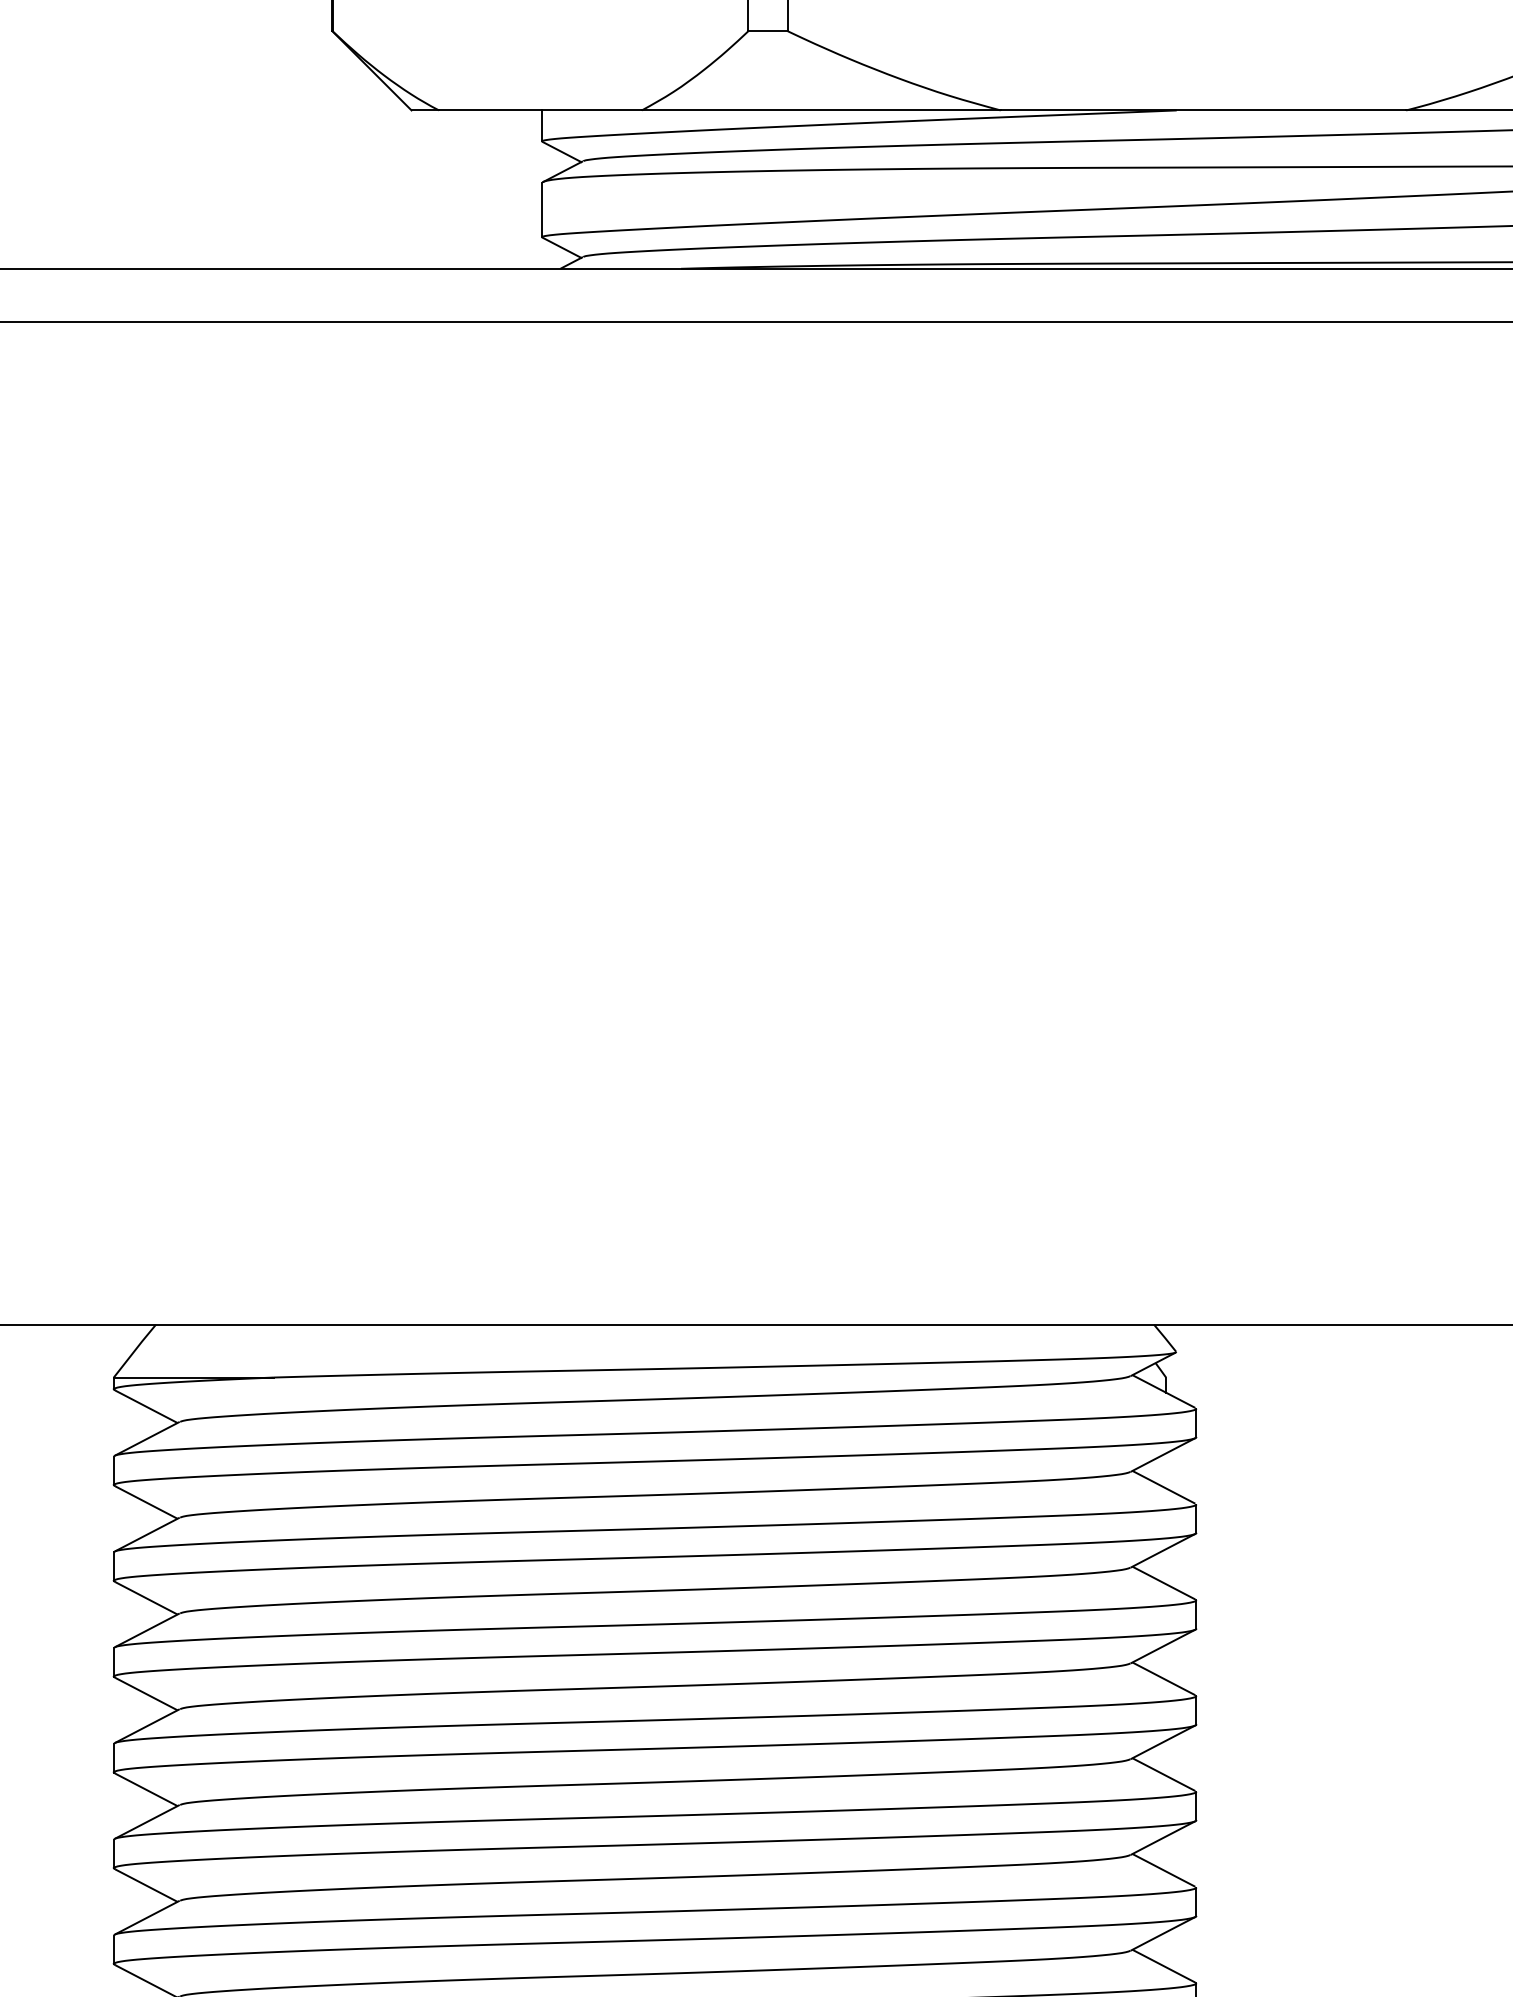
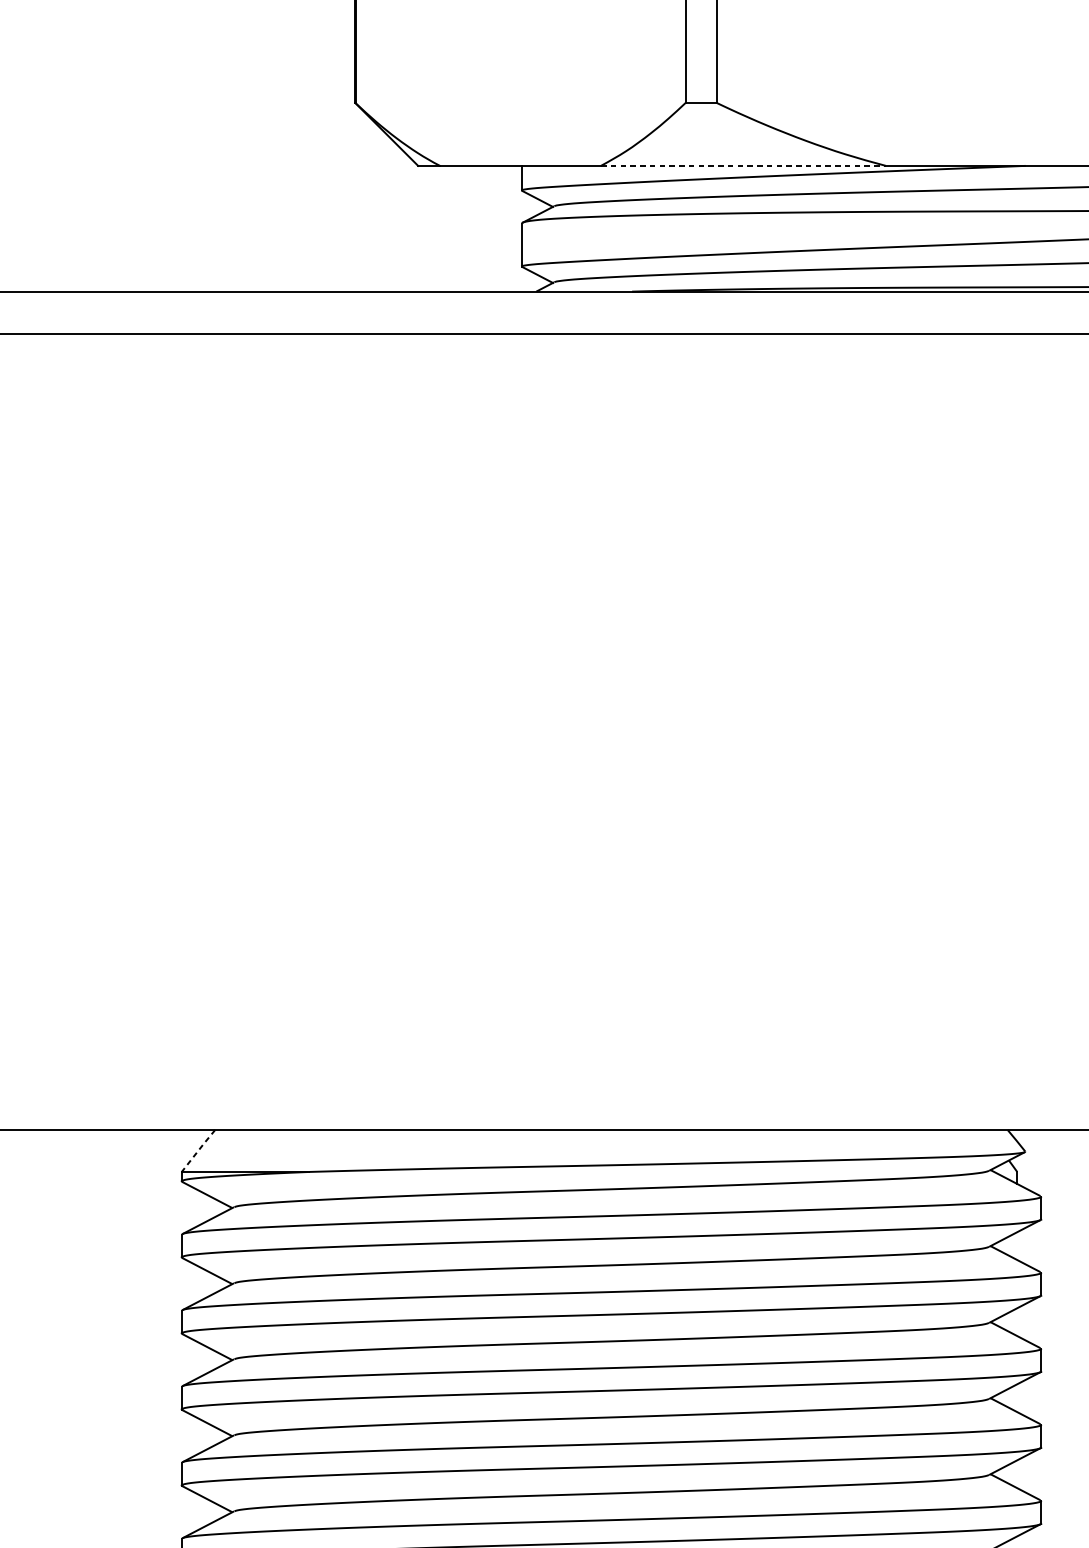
line: (821, 110) -> (743, 165), solid -> dashed
line: (134, 1350) -> (198, 1150), solid -> dashed

